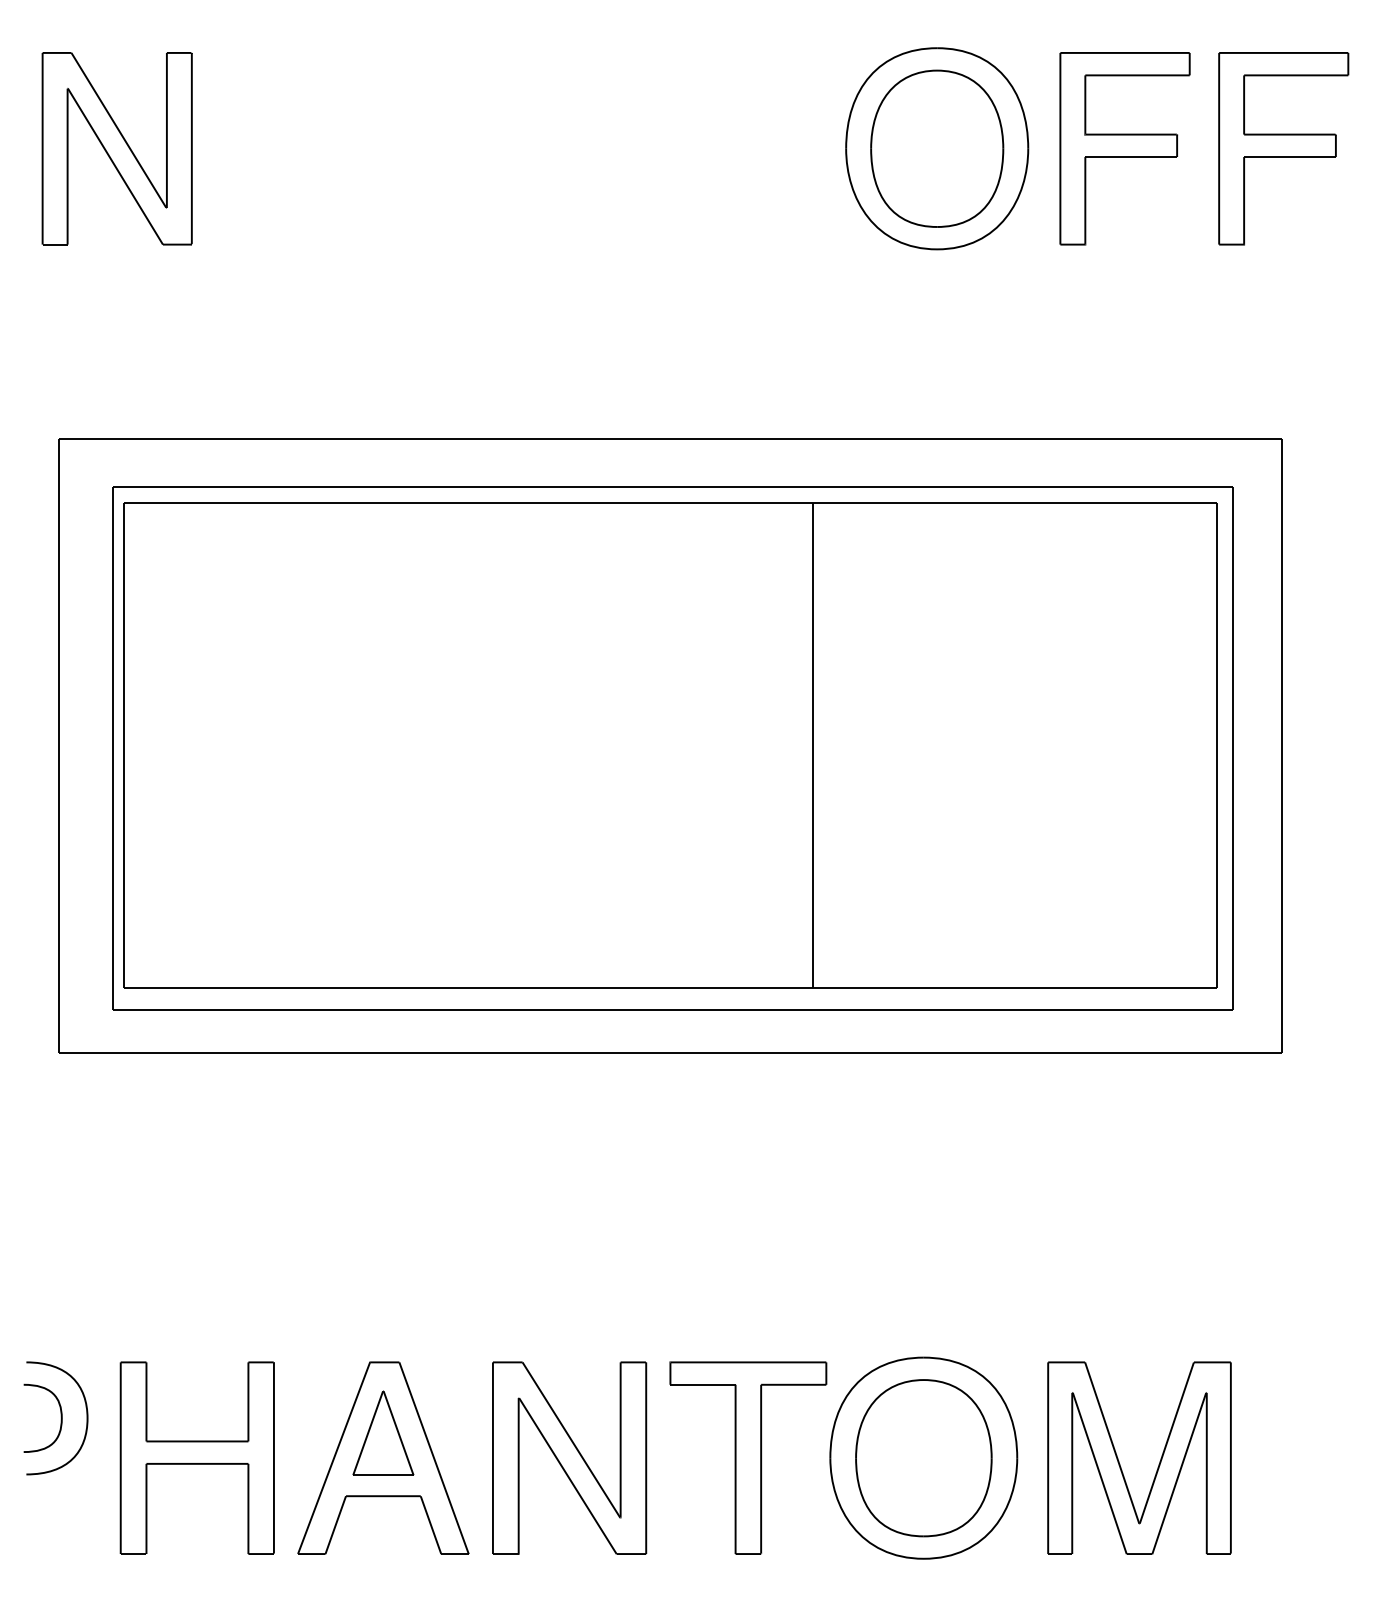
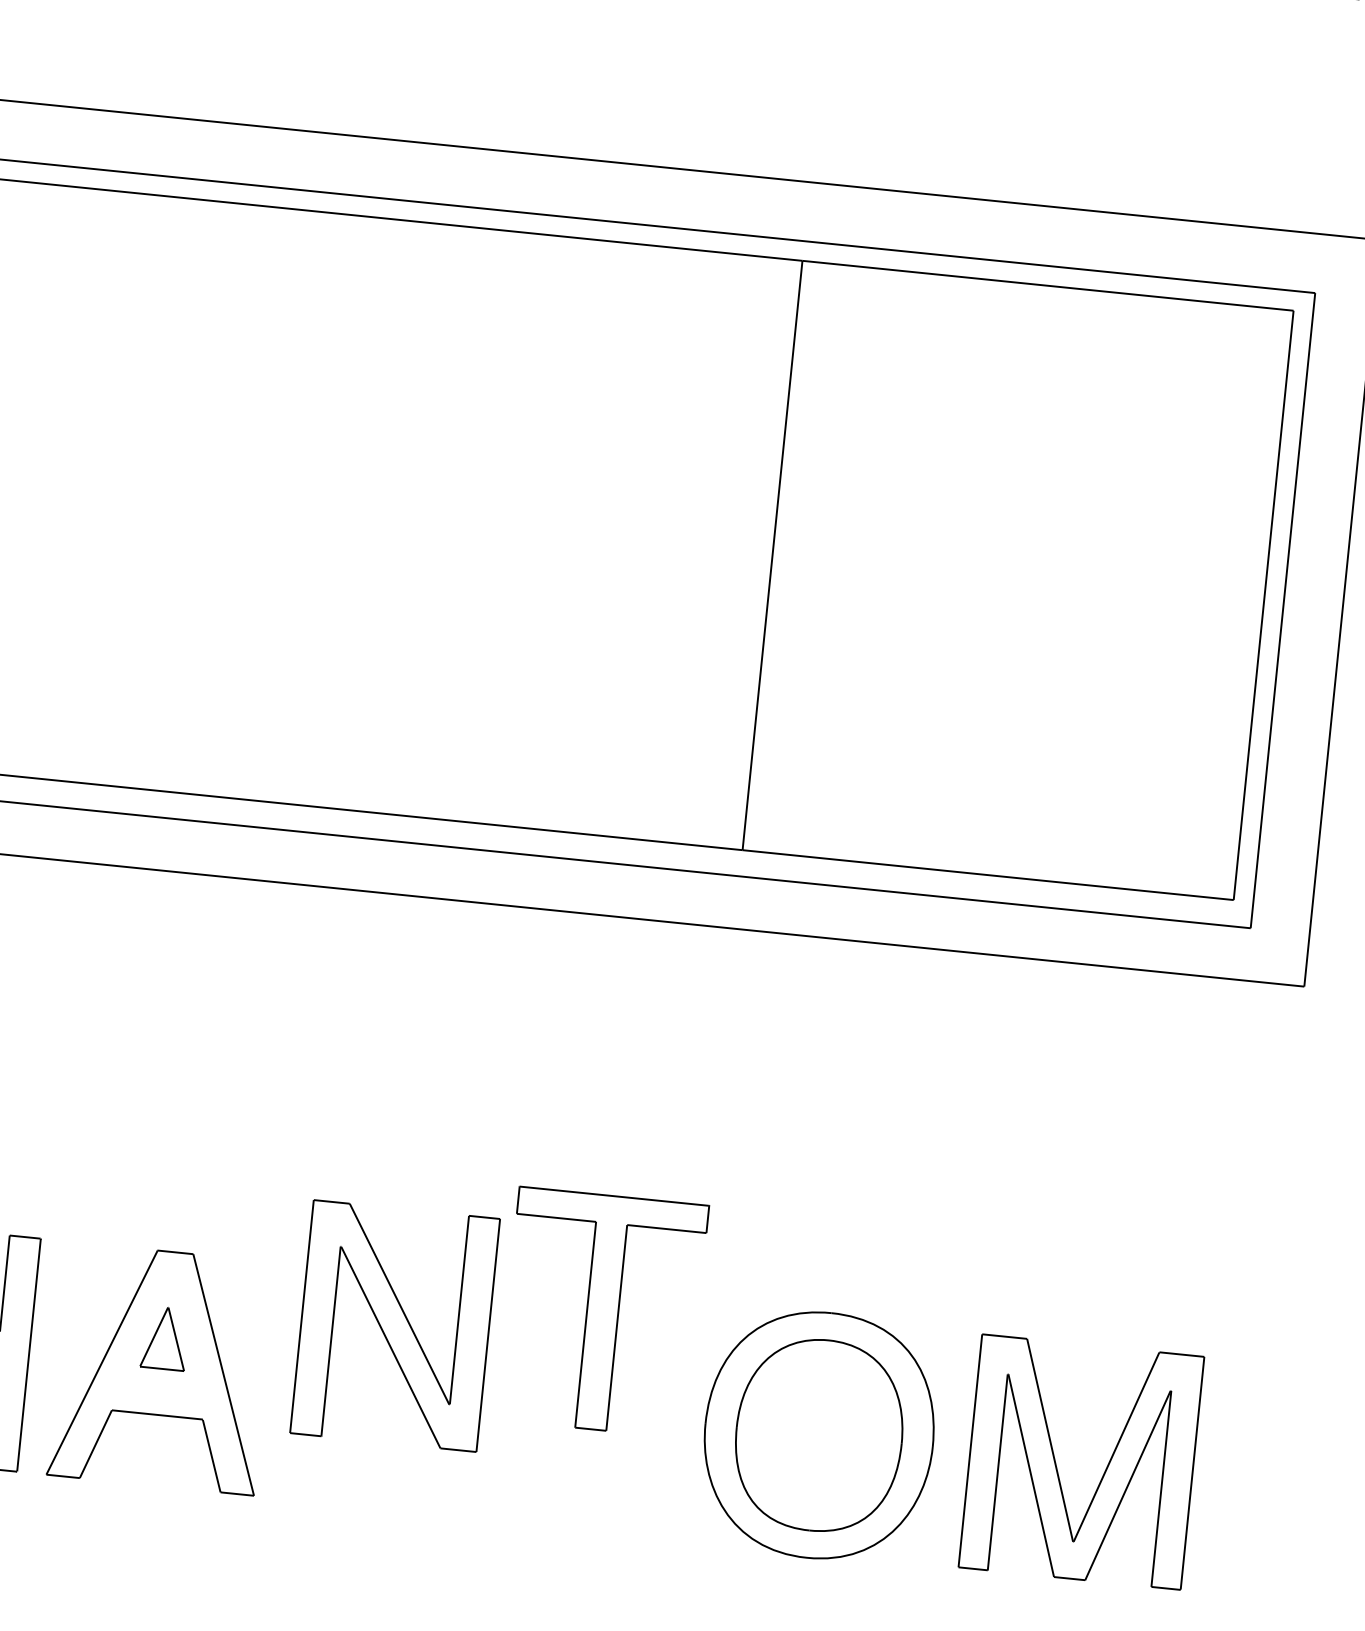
part: (383, 1432) -> (165, 1337), size x0.6
part: (569, 1457) -> (395, 1325), moved
part: (748, 1457) -> (602, 1311), moved

